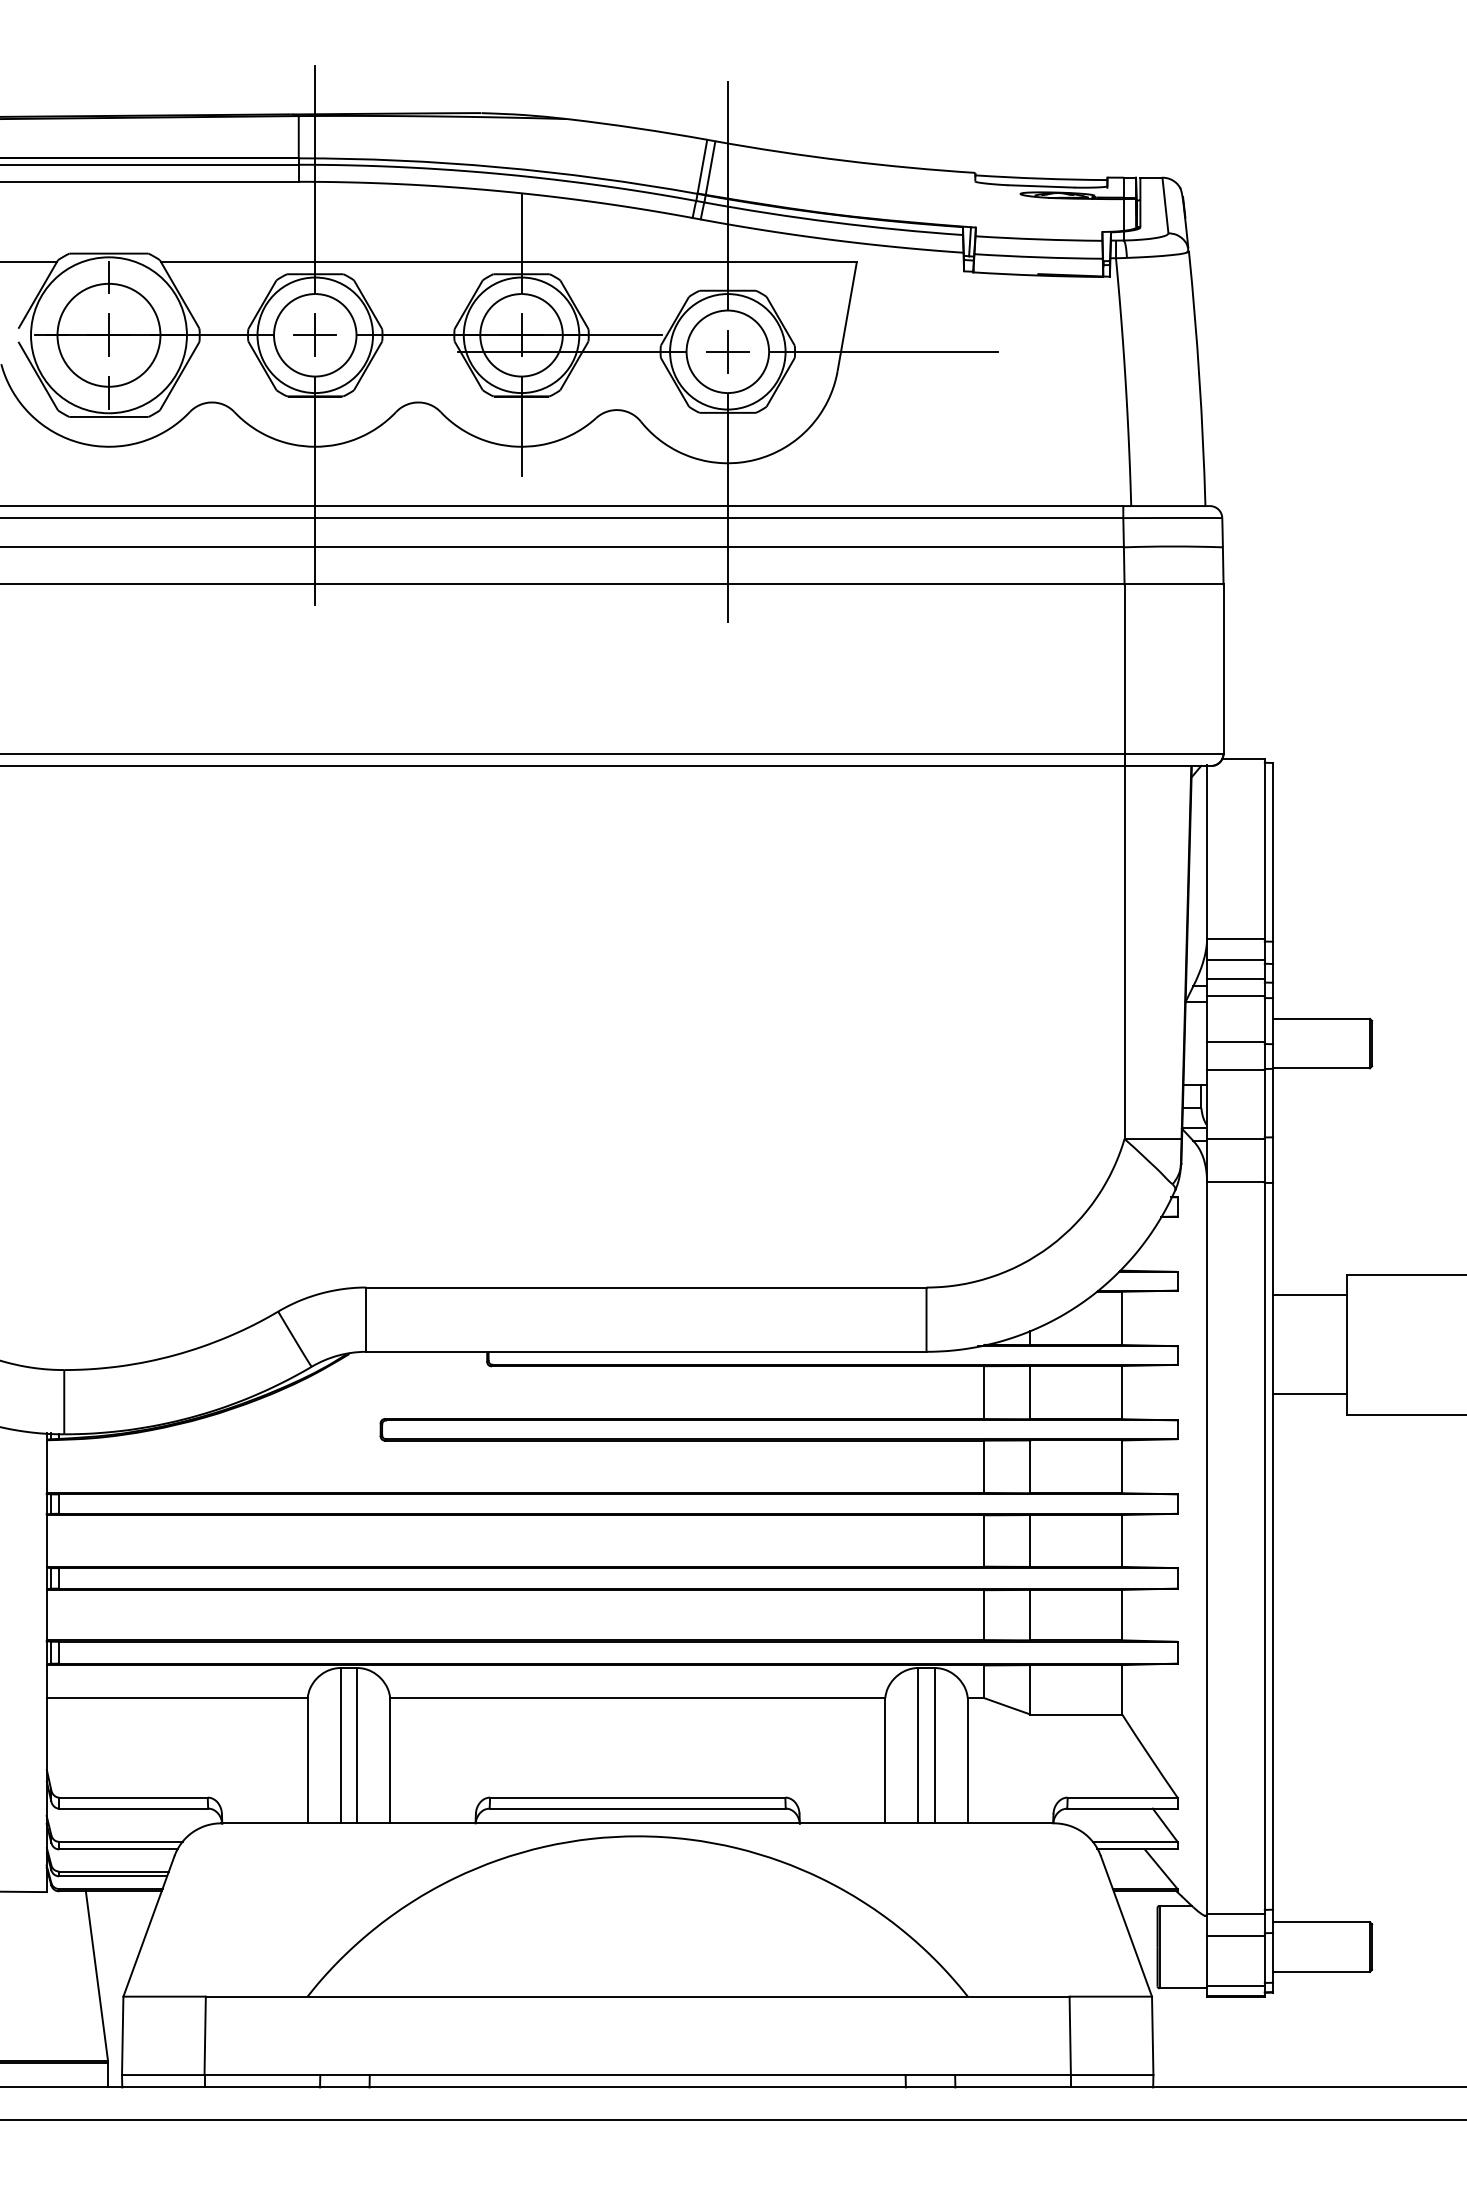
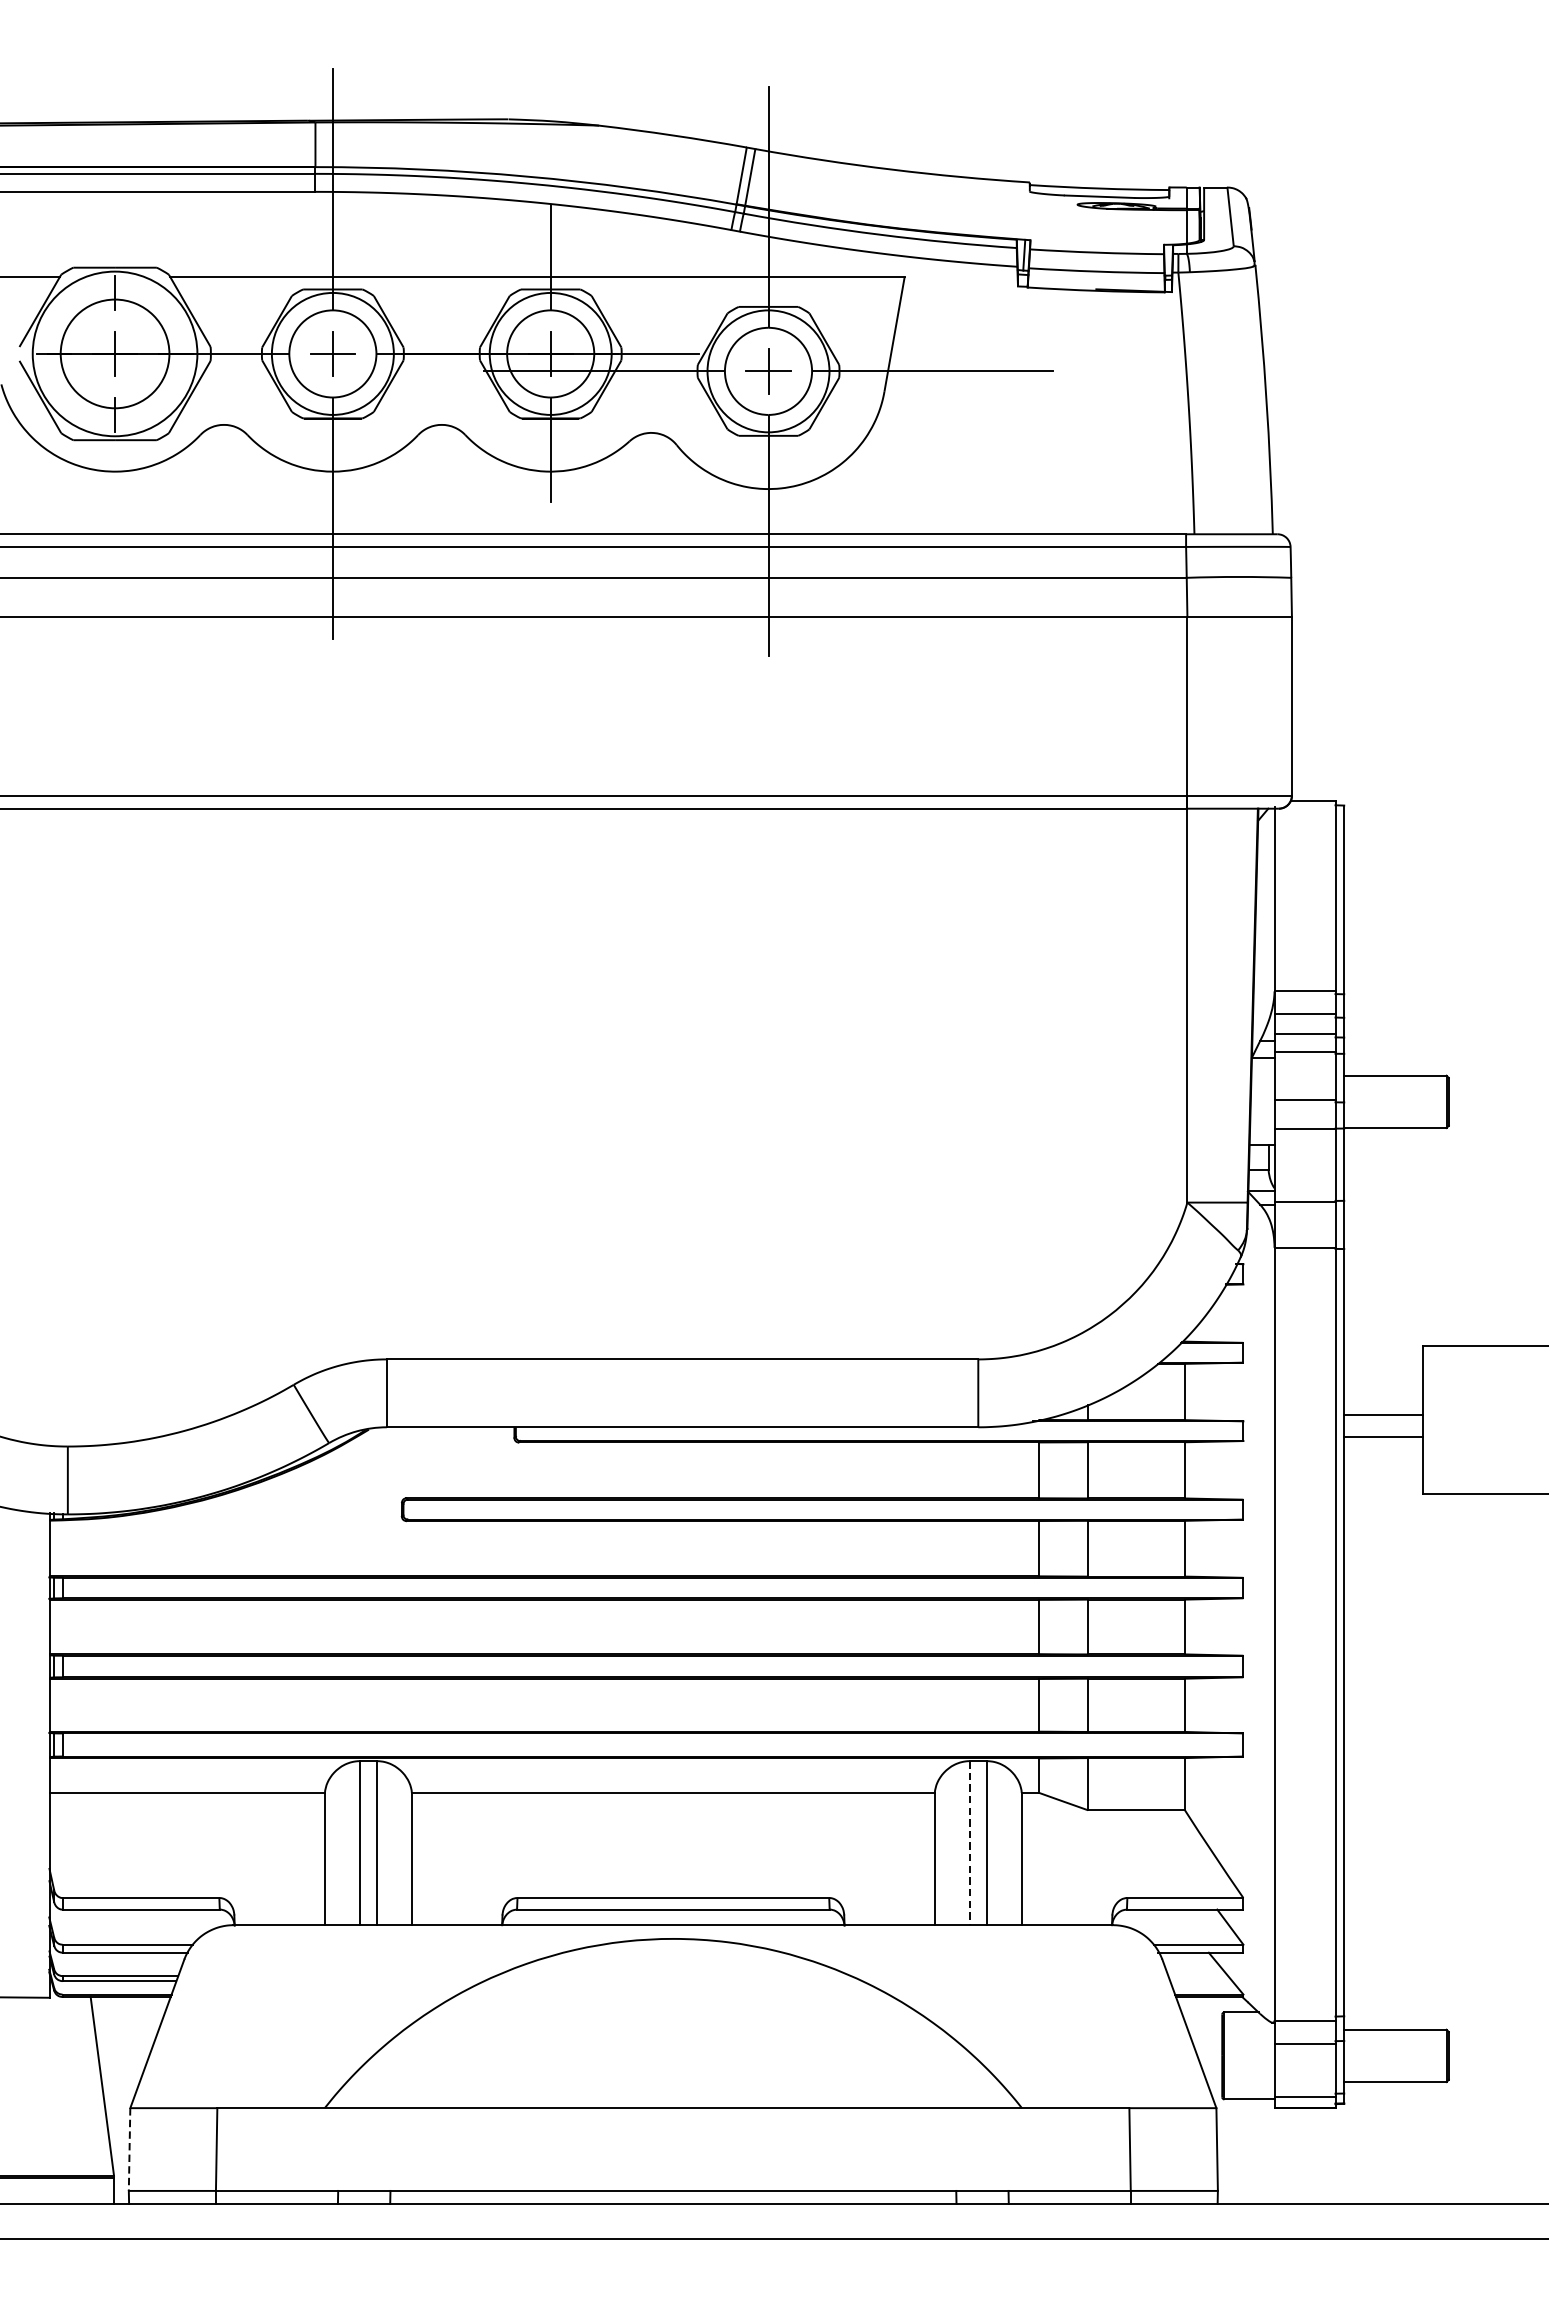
line: (1310, 1295) -> (1383, 1437), moved
line: (1310, 1394) -> (1383, 1415), moved
line: (918, 1745) -> (969, 1842), solid -> dashed
line: (122, 2036) -> (129, 2150), solid -> dashed

